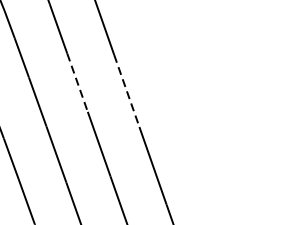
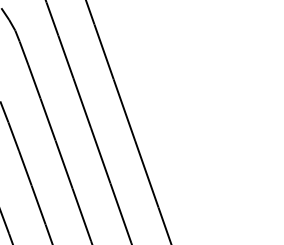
line: (77, 83) -> (82, 103), dashed -> solid
line: (126, 91) -> (124, 110), dashed -> solid

